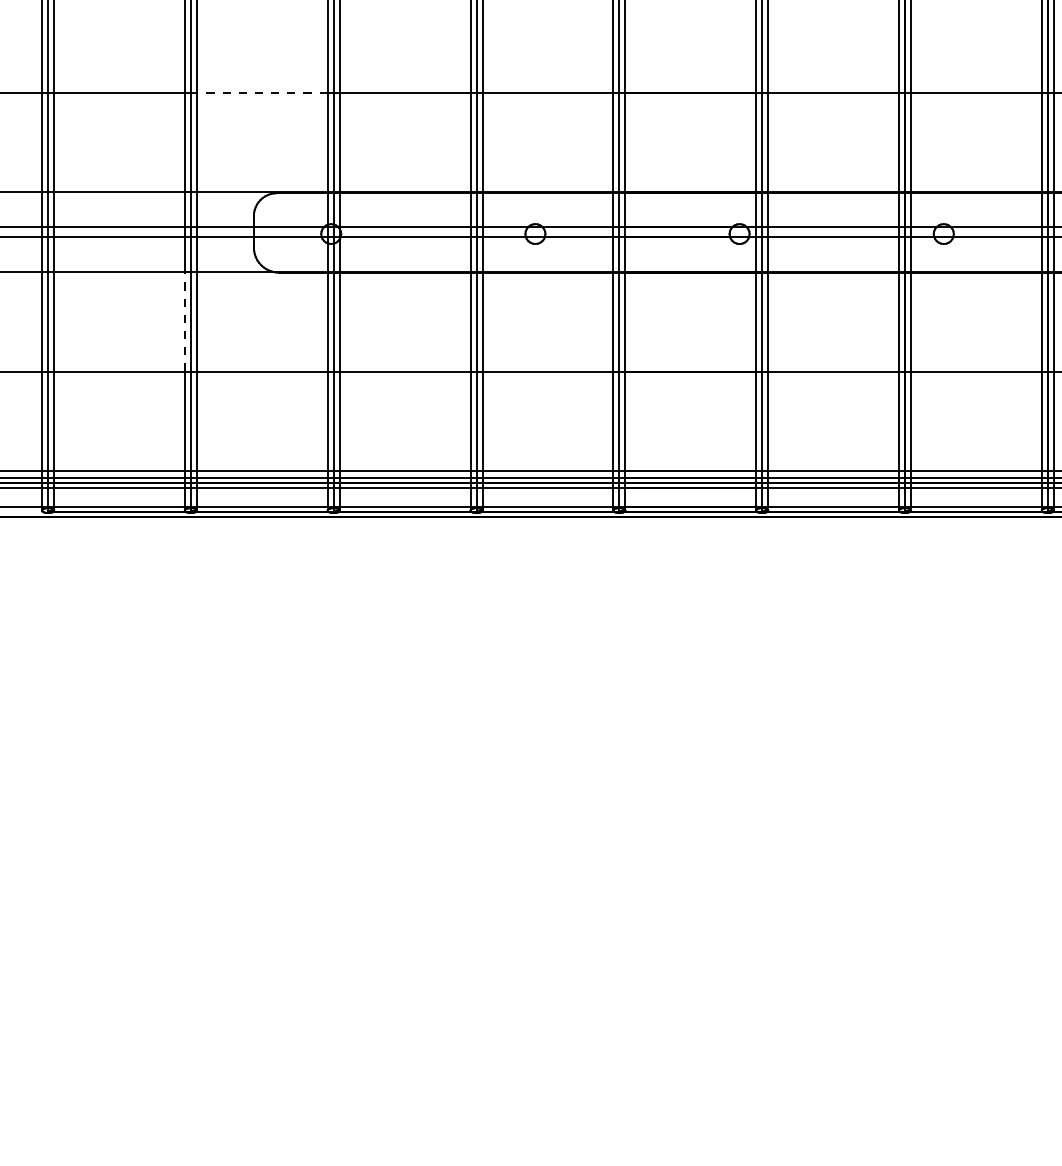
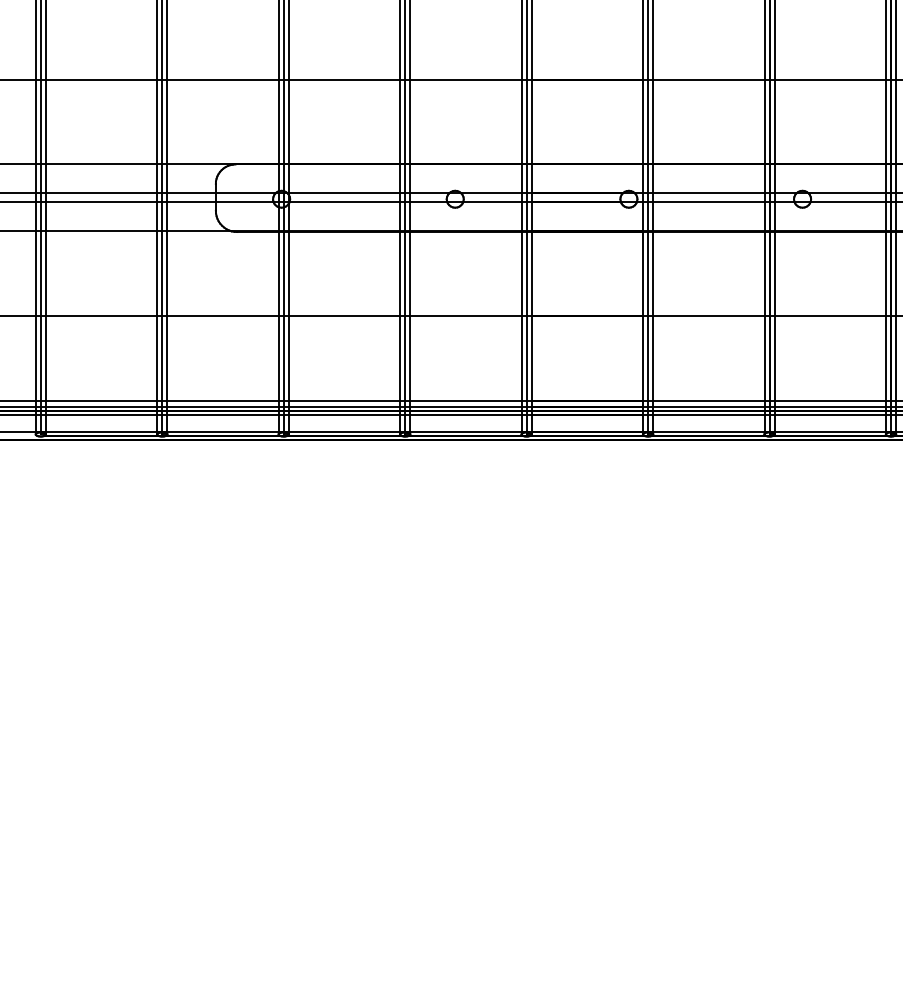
line: (262, 93) -> (223, 79), dashed -> solid
line: (185, 321) -> (157, 273), dashed -> solid

